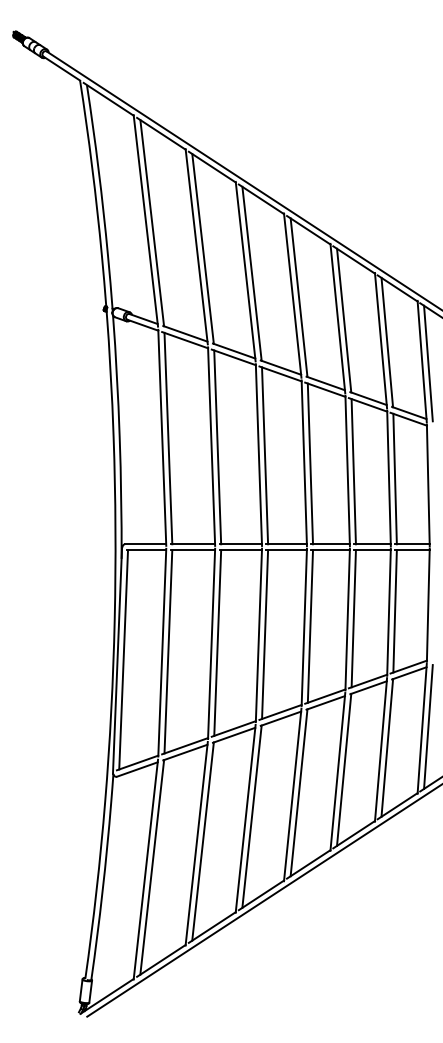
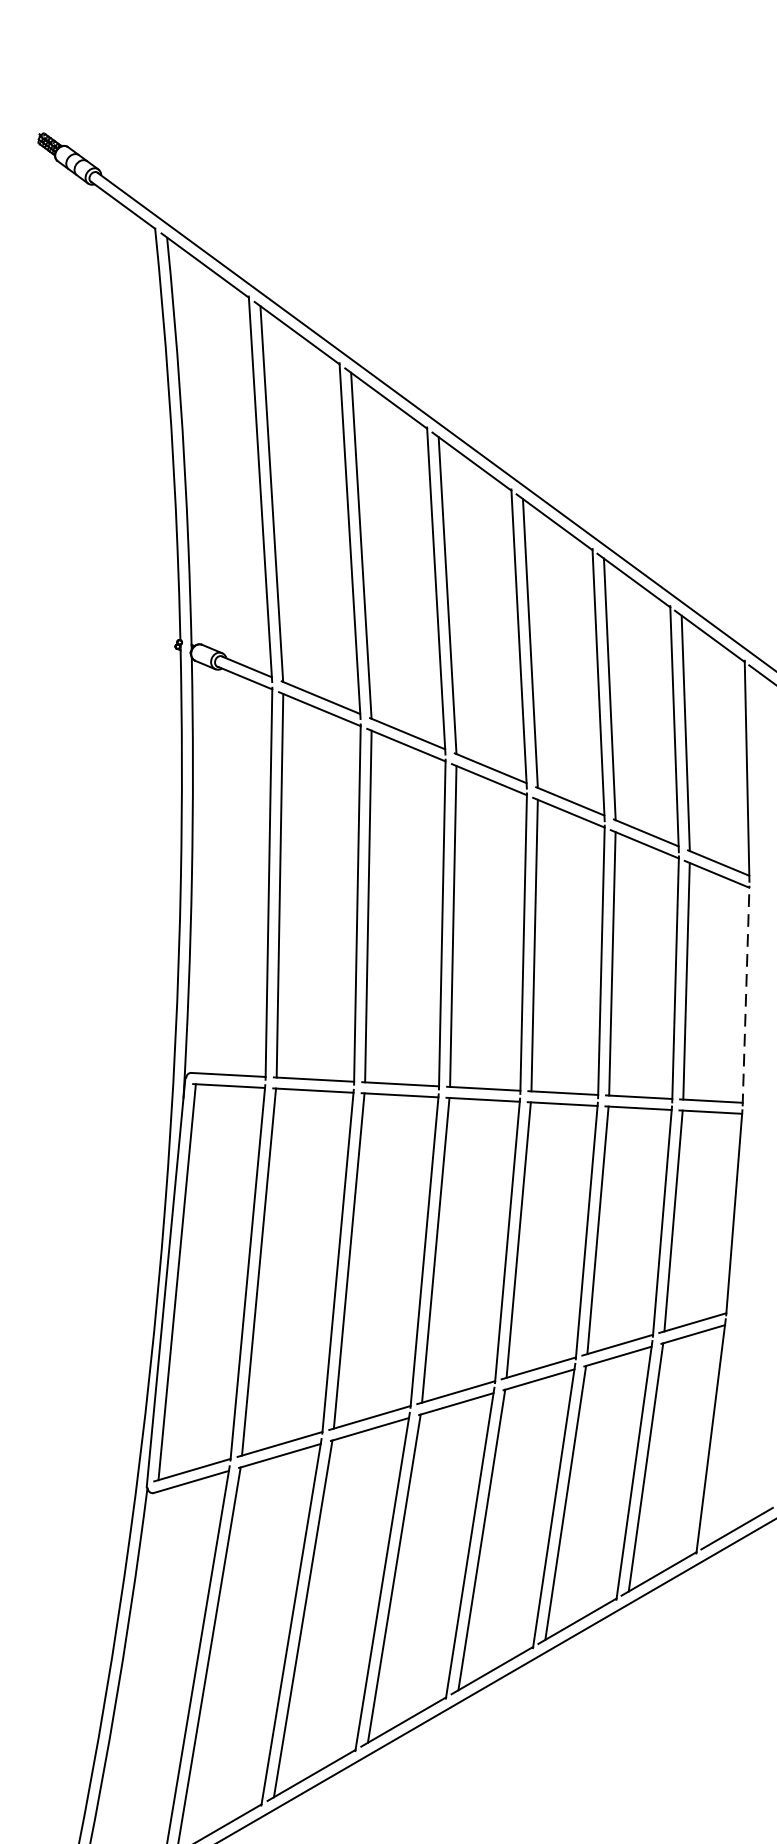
line: (428, 363) -> (758, 775), removed
line: (428, 485) -> (746, 996), solid -> dashed
line: (428, 726) -> (722, 1432), removed

